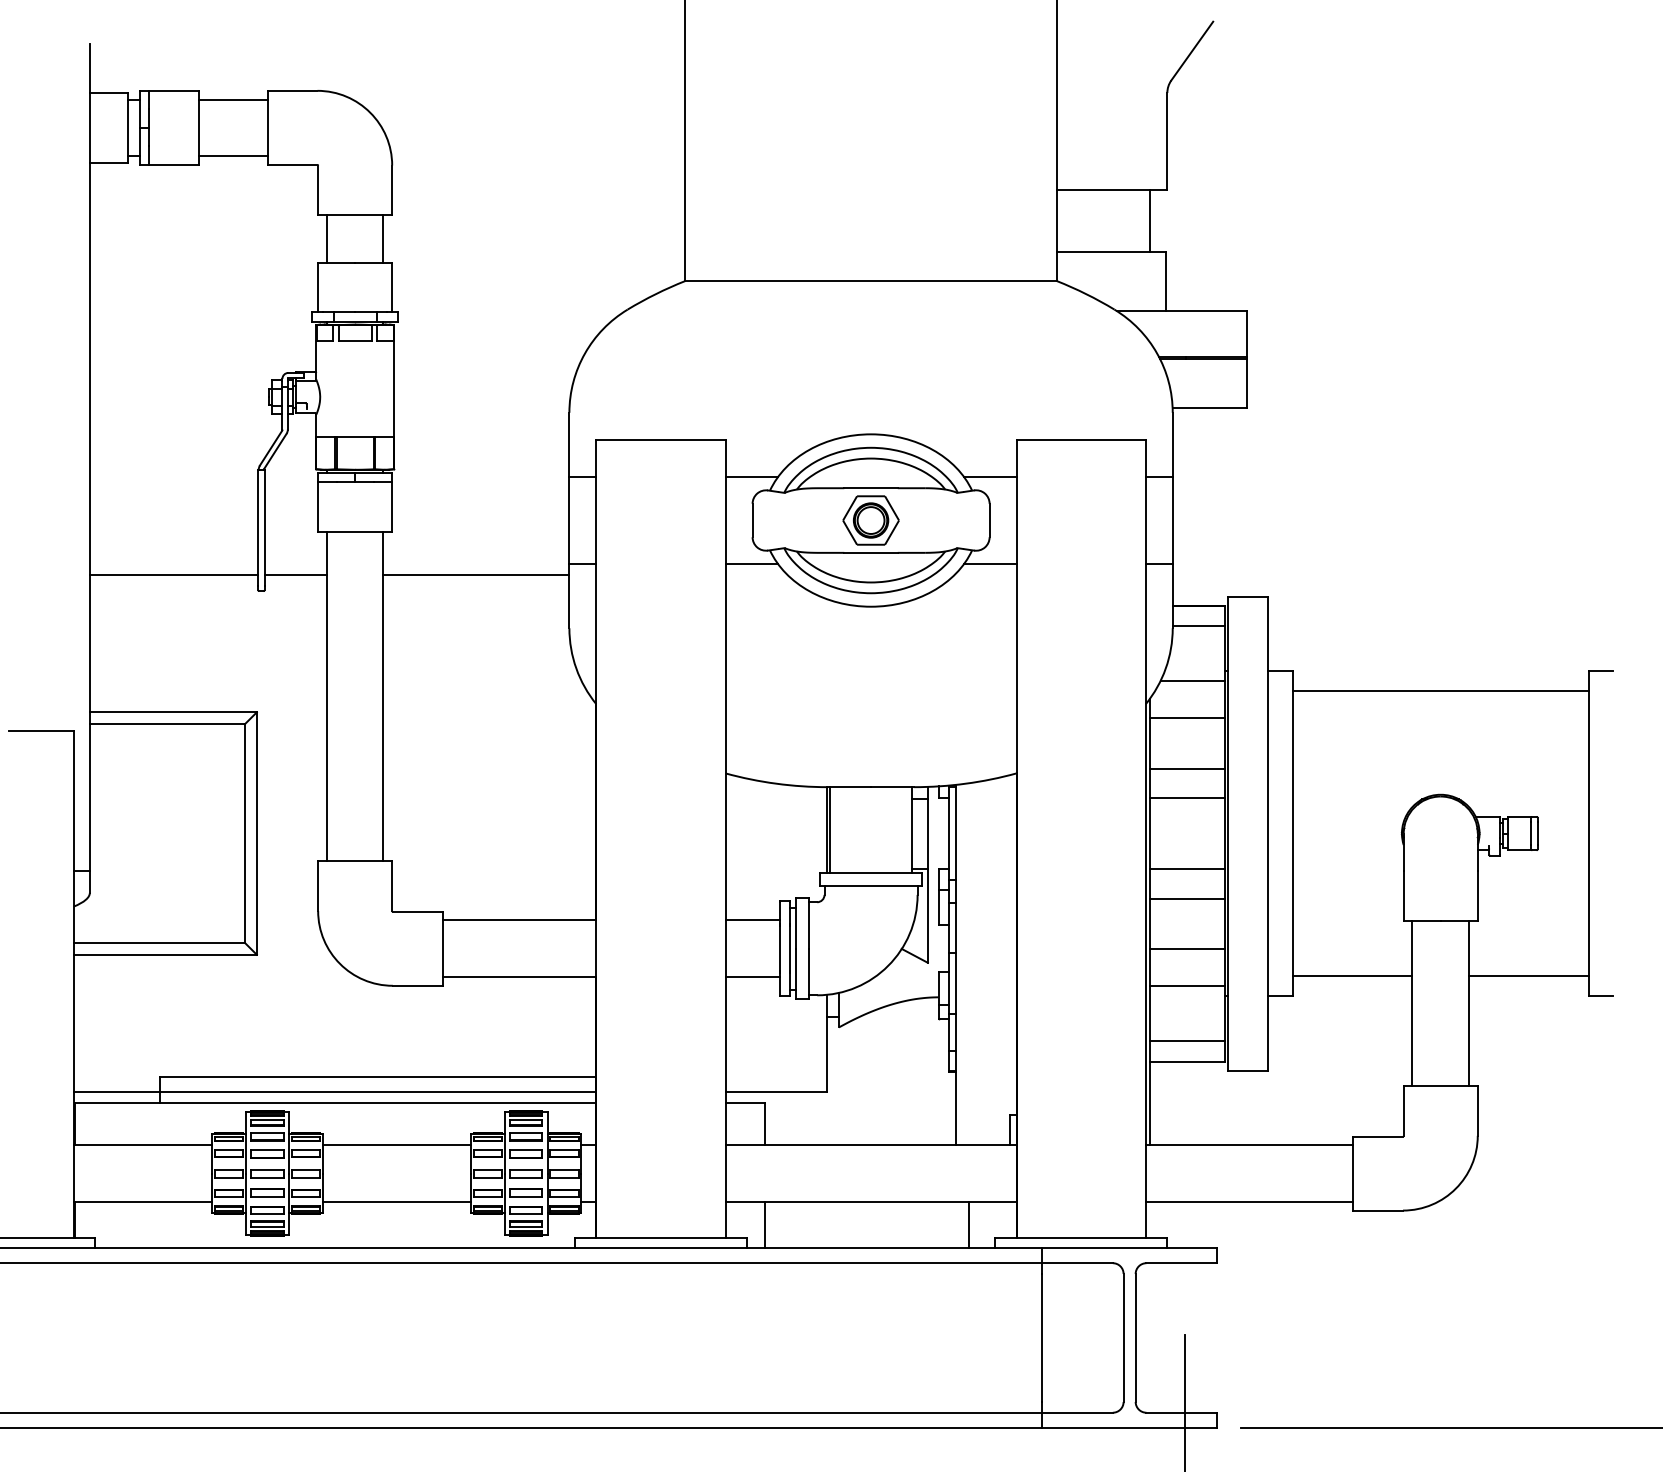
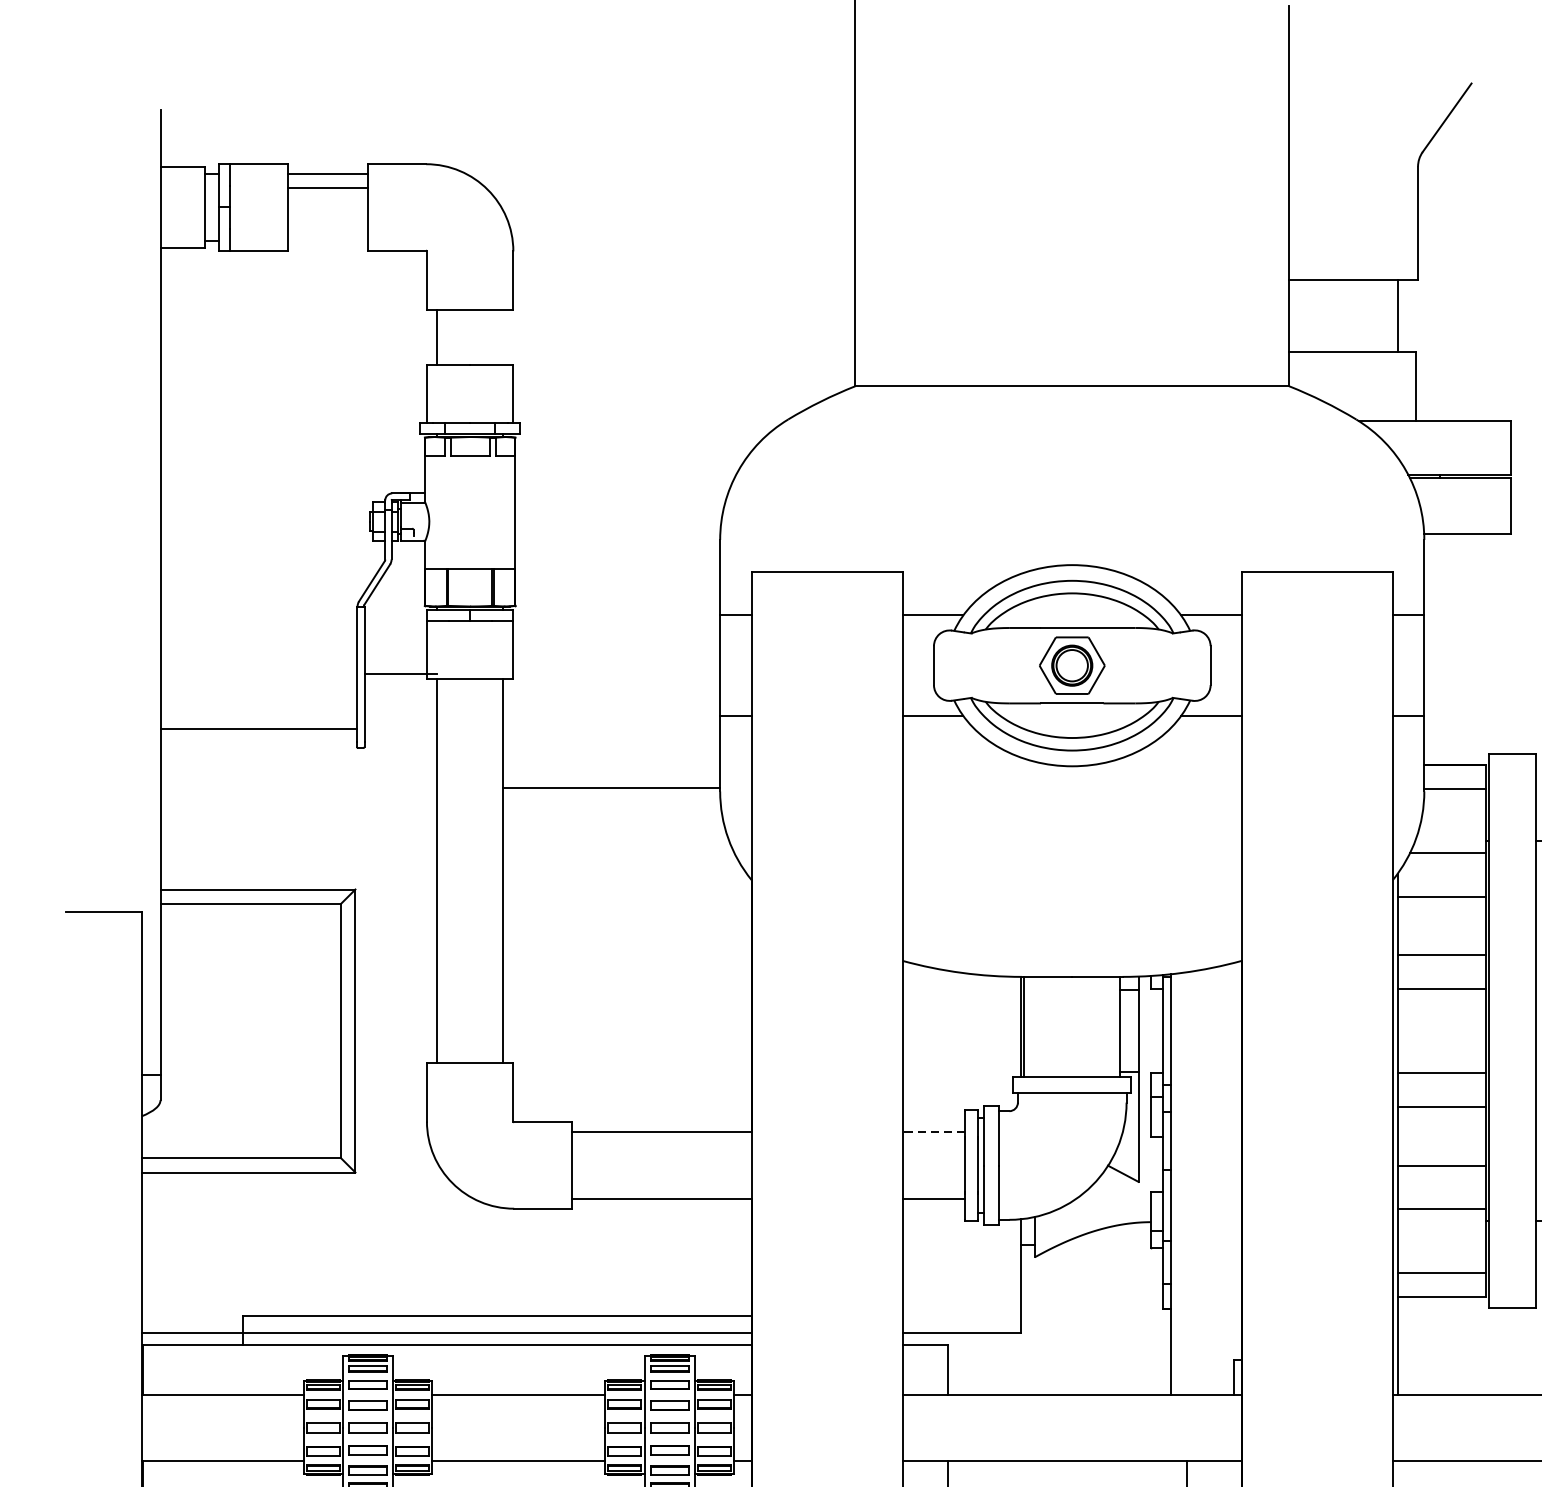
line: (232, 156) -> (326, 188), moved
line: (383, 238) -> (503, 336), removed
line: (295, 574) -> (400, 673), moved
line: (476, 574) -> (611, 787), moved
line: (752, 920) -> (933, 1132), solid -> dashed

